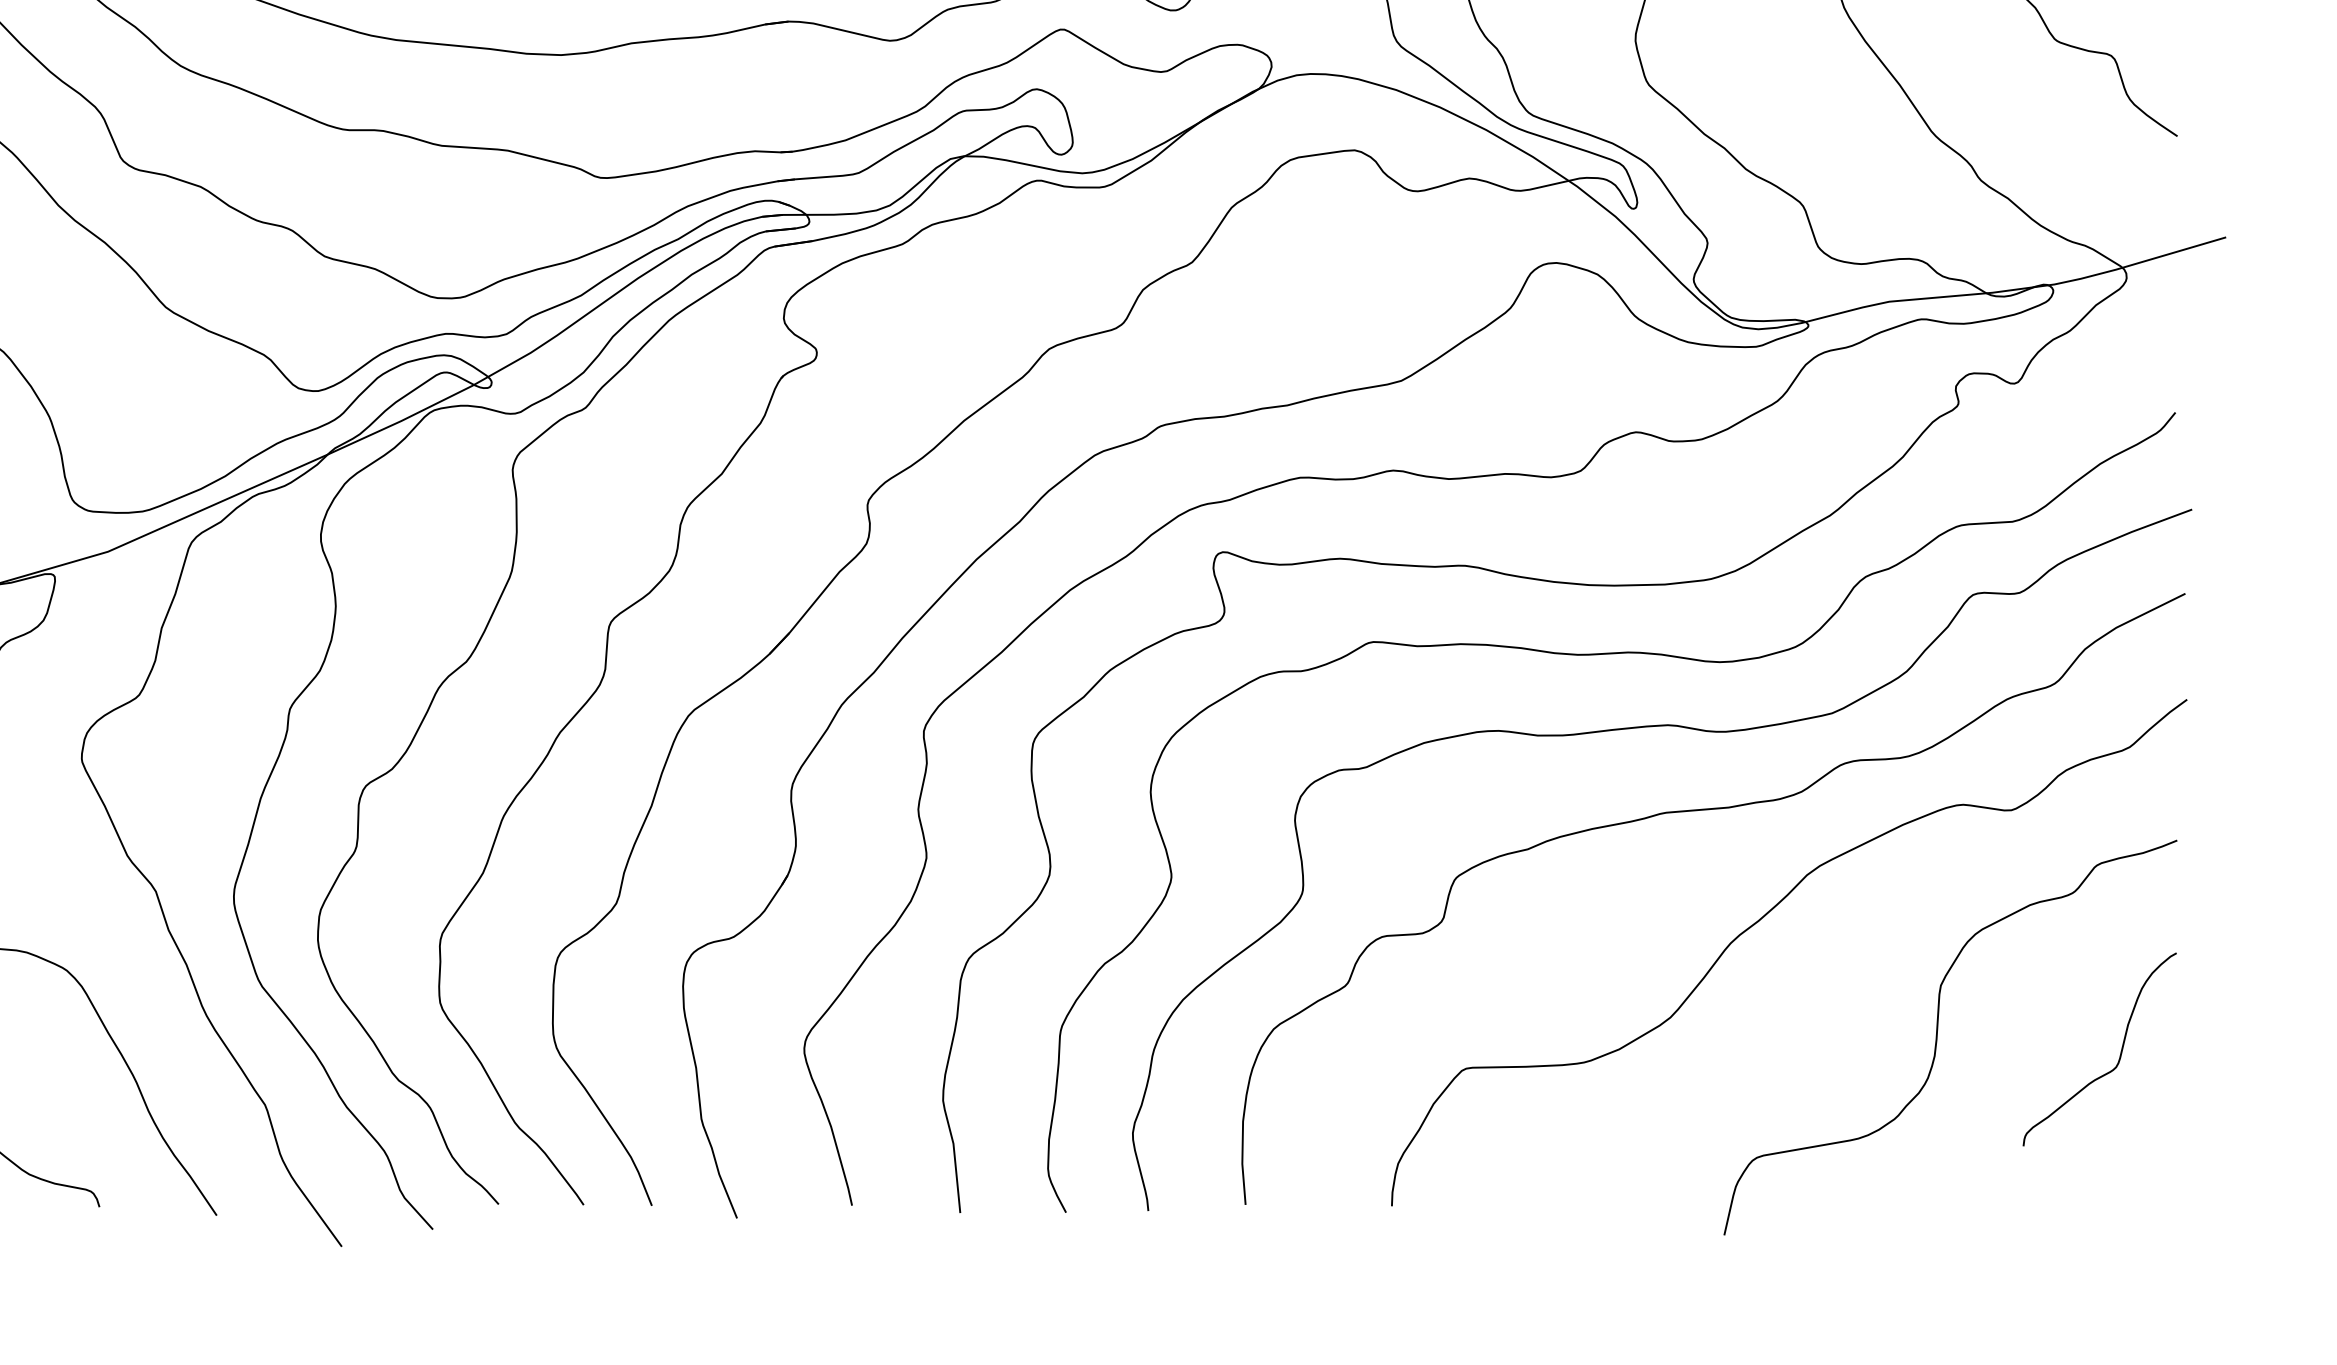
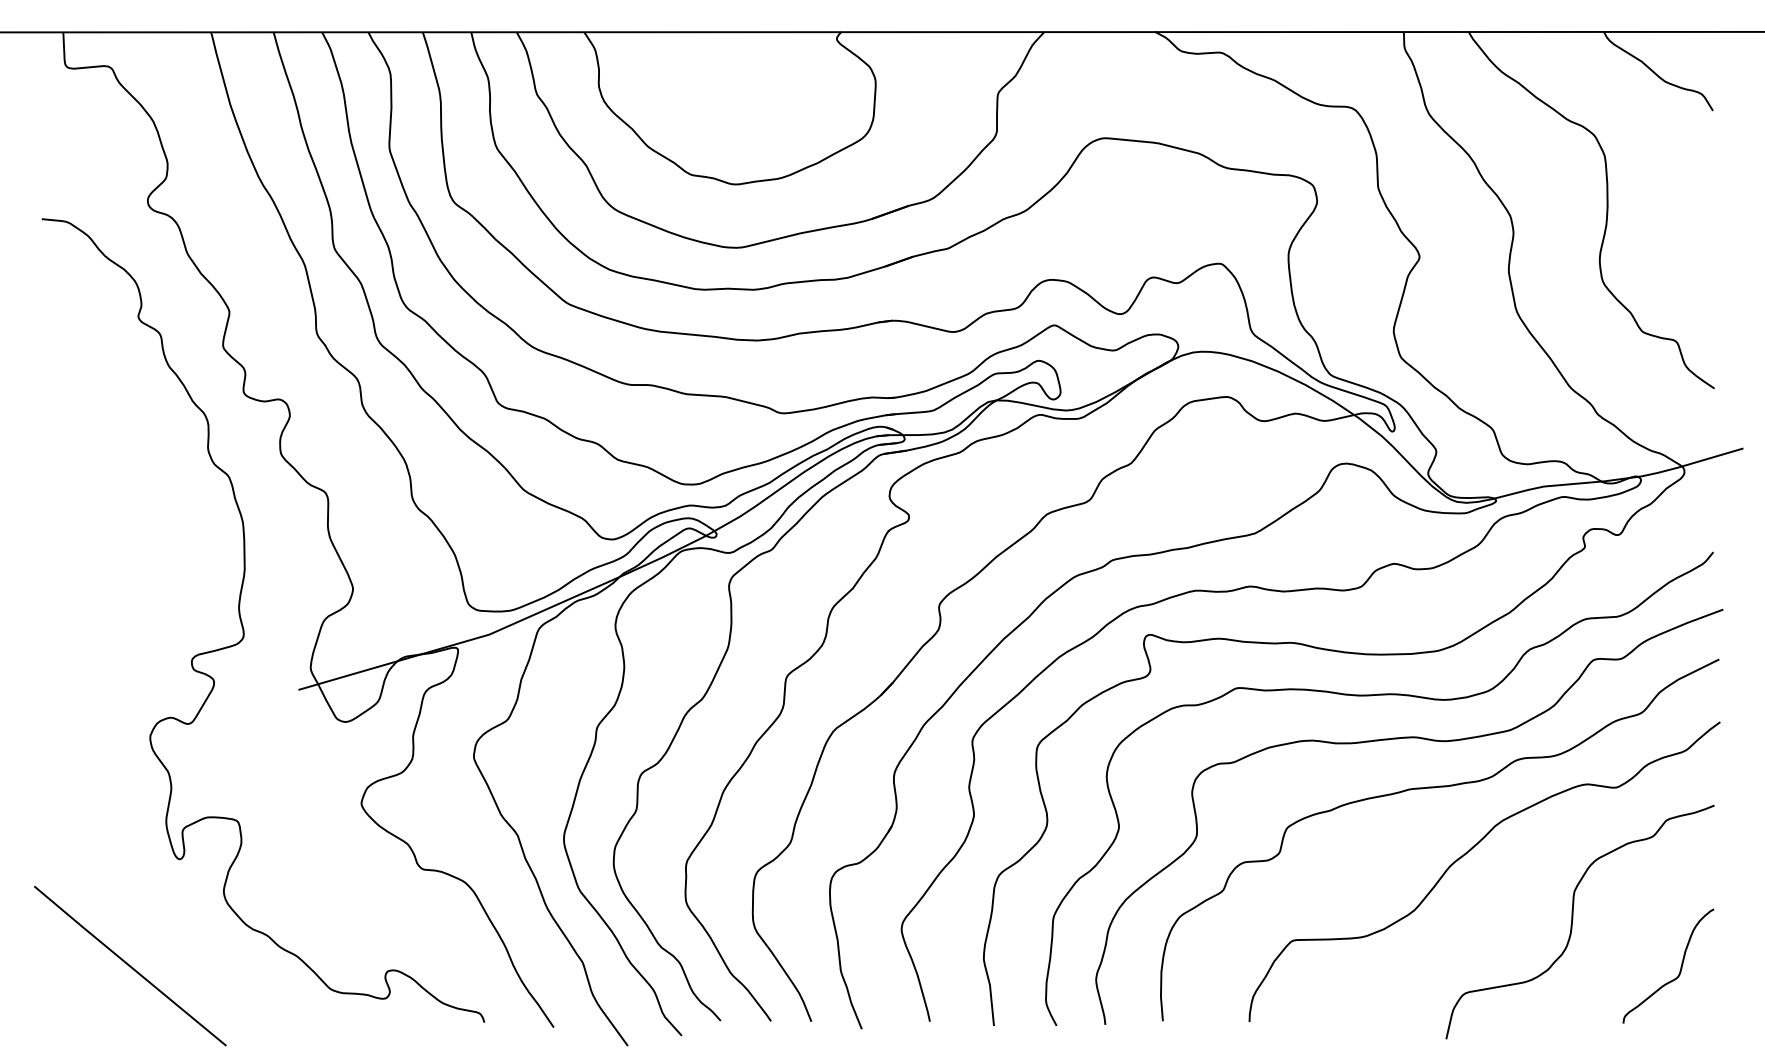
curve: (2119, 1049) -> (1680, 966), moved

